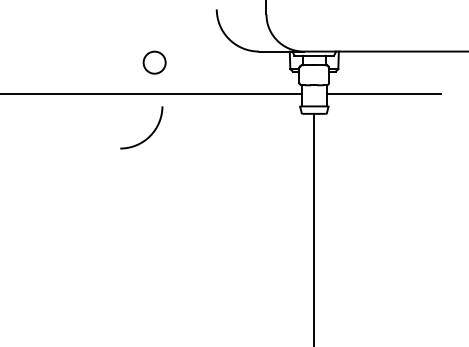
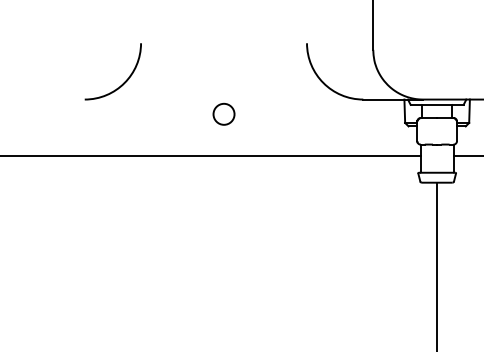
circle: (154, 62) -> (223, 114), size x0.71
arc: (149, 135) -> (123, 82), moved

